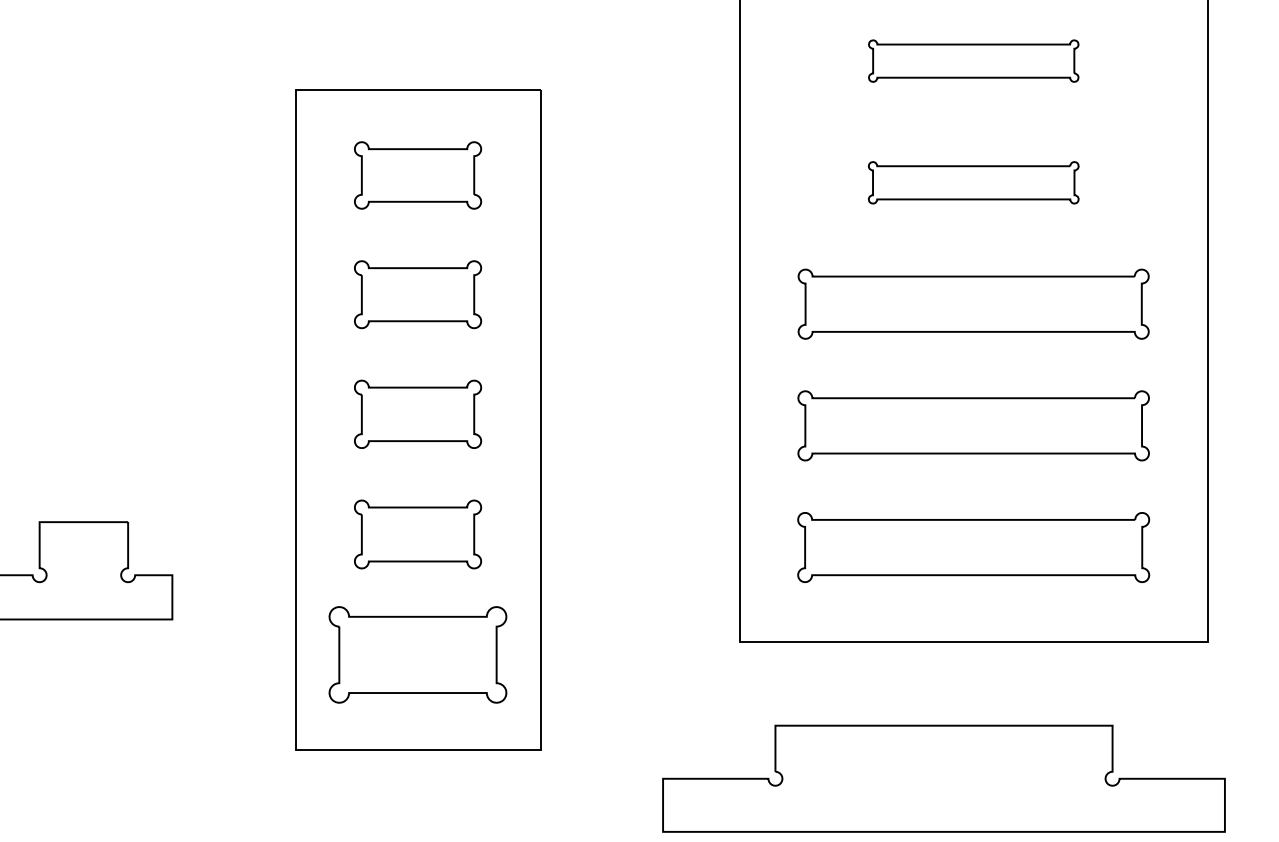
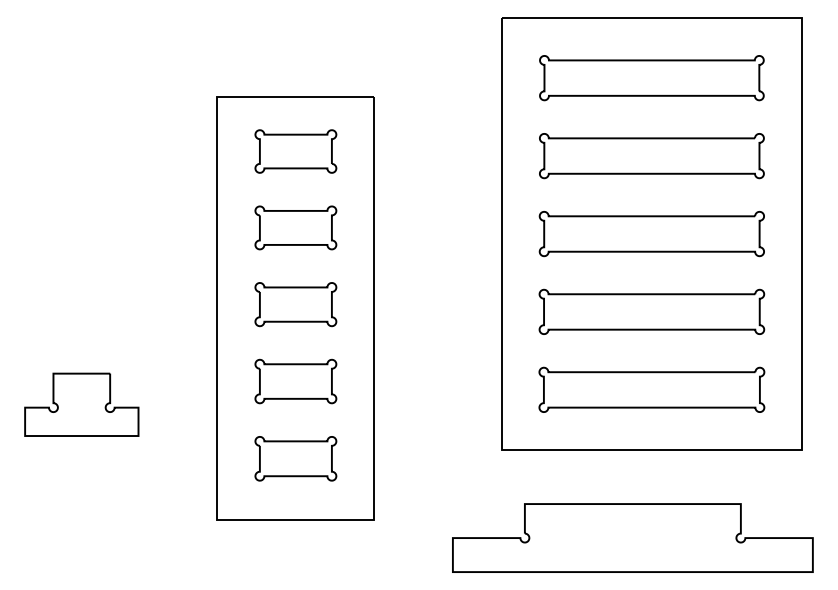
part: (973, 61) -> (651, 78), size x1.67
part: (973, 183) -> (651, 156), size x1.67
part: (417, 654) -> (295, 458), size x0.71

